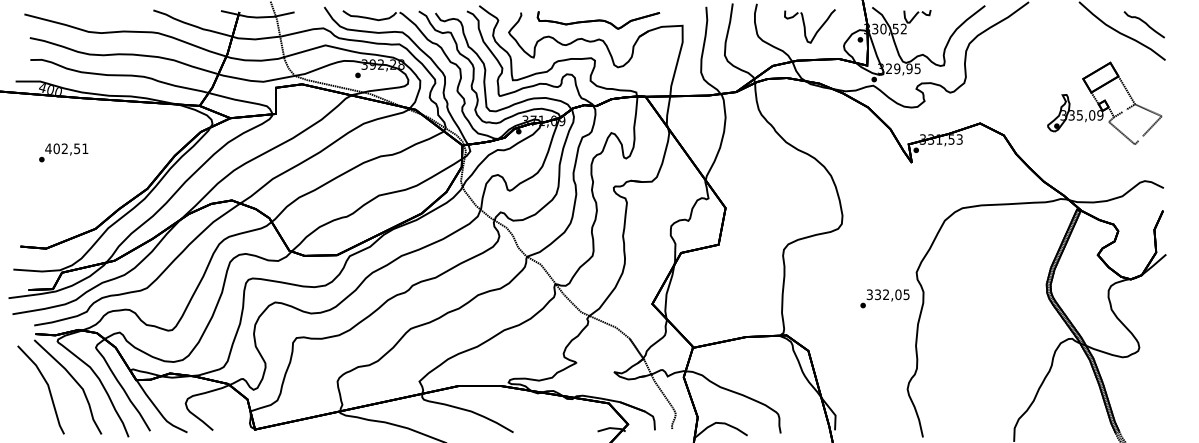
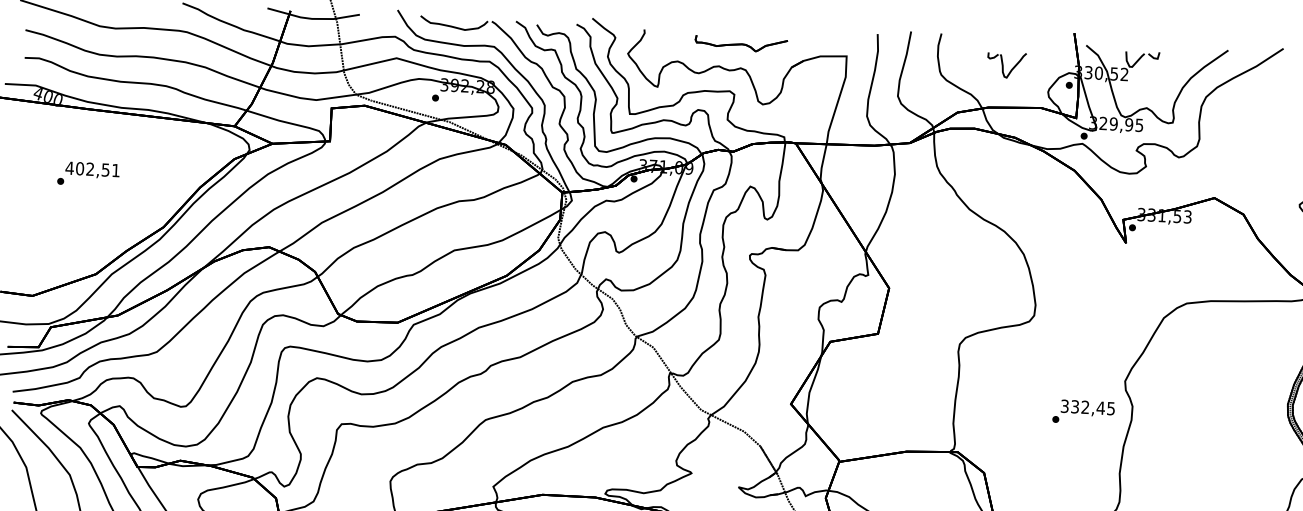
part: (598, 20) -> (741, 44), size x0.6
part: (809, 26) -> (1006, 65), size x0.6
text: (63, 152) -> (88, 173), moved
text: (898, 294) -> (1100, 407), 332,05 -> 332,45

